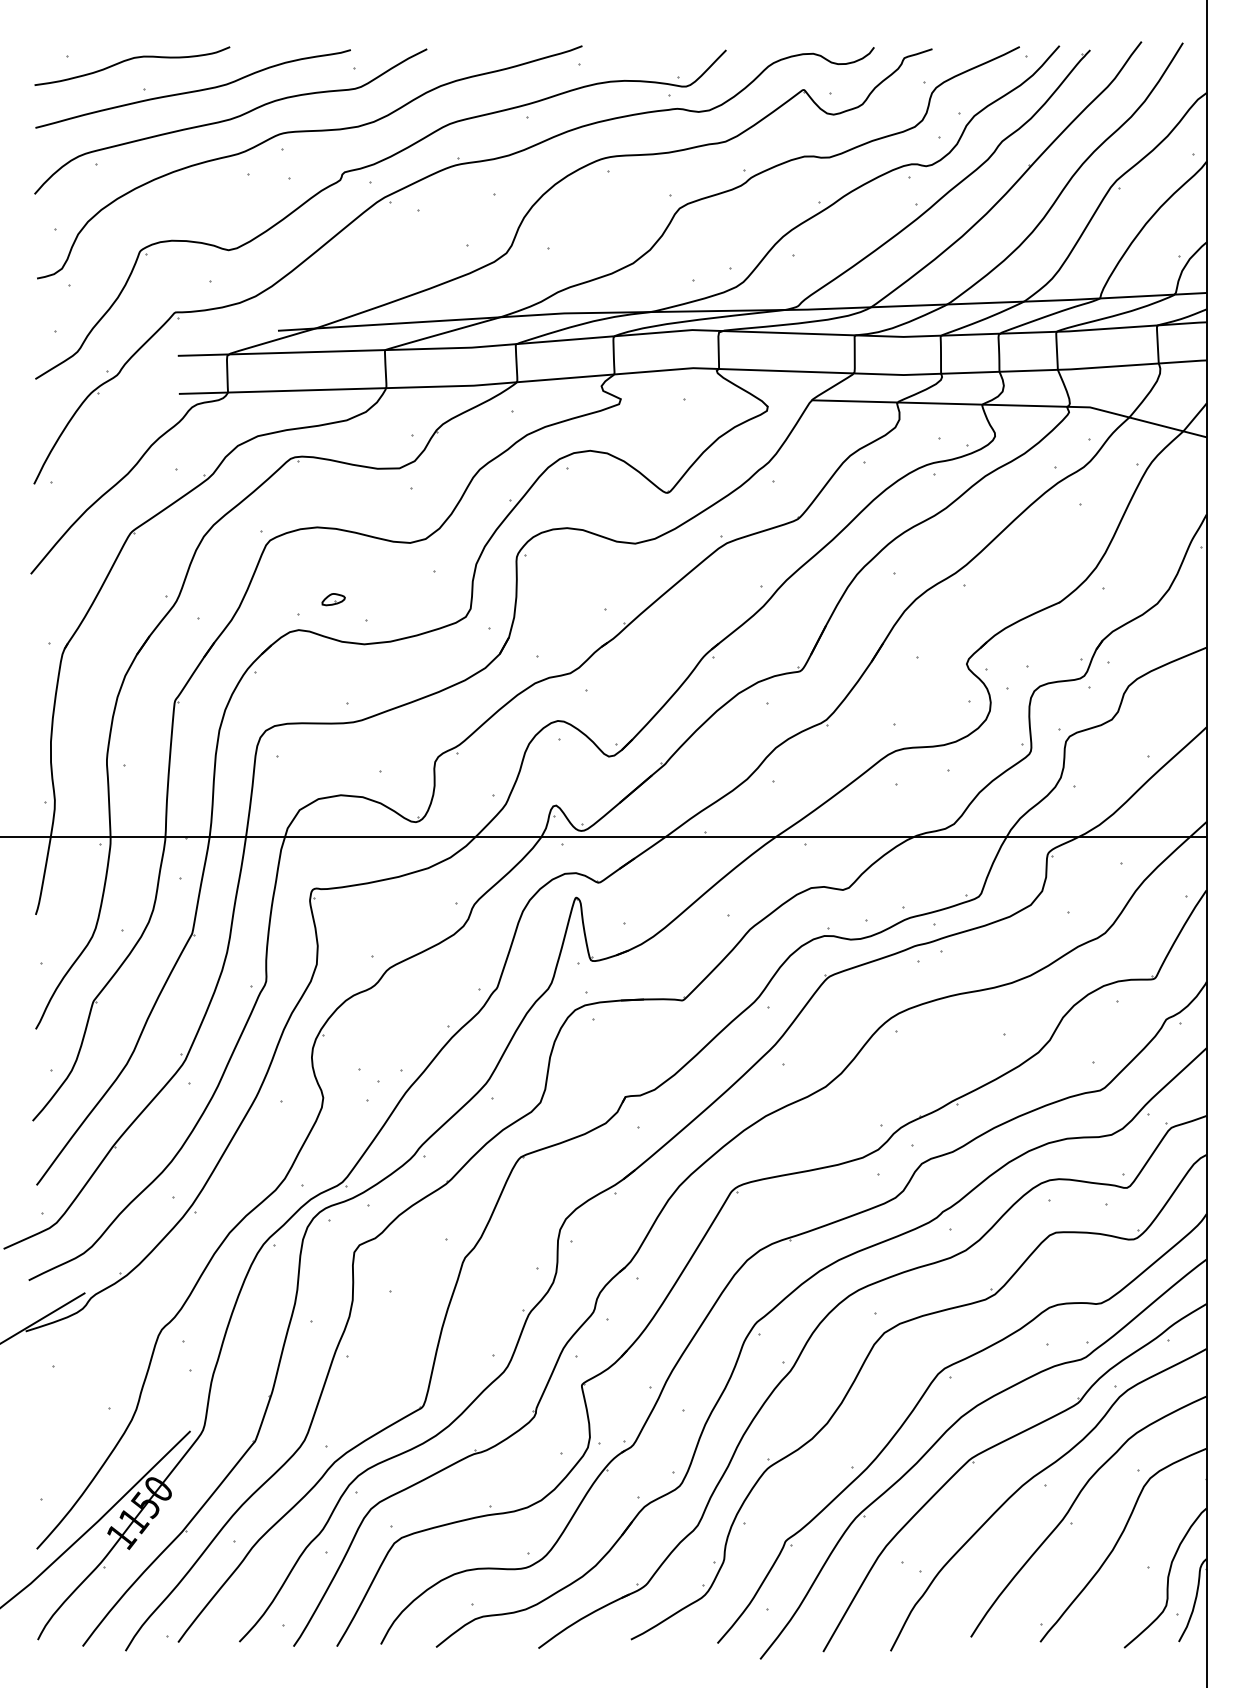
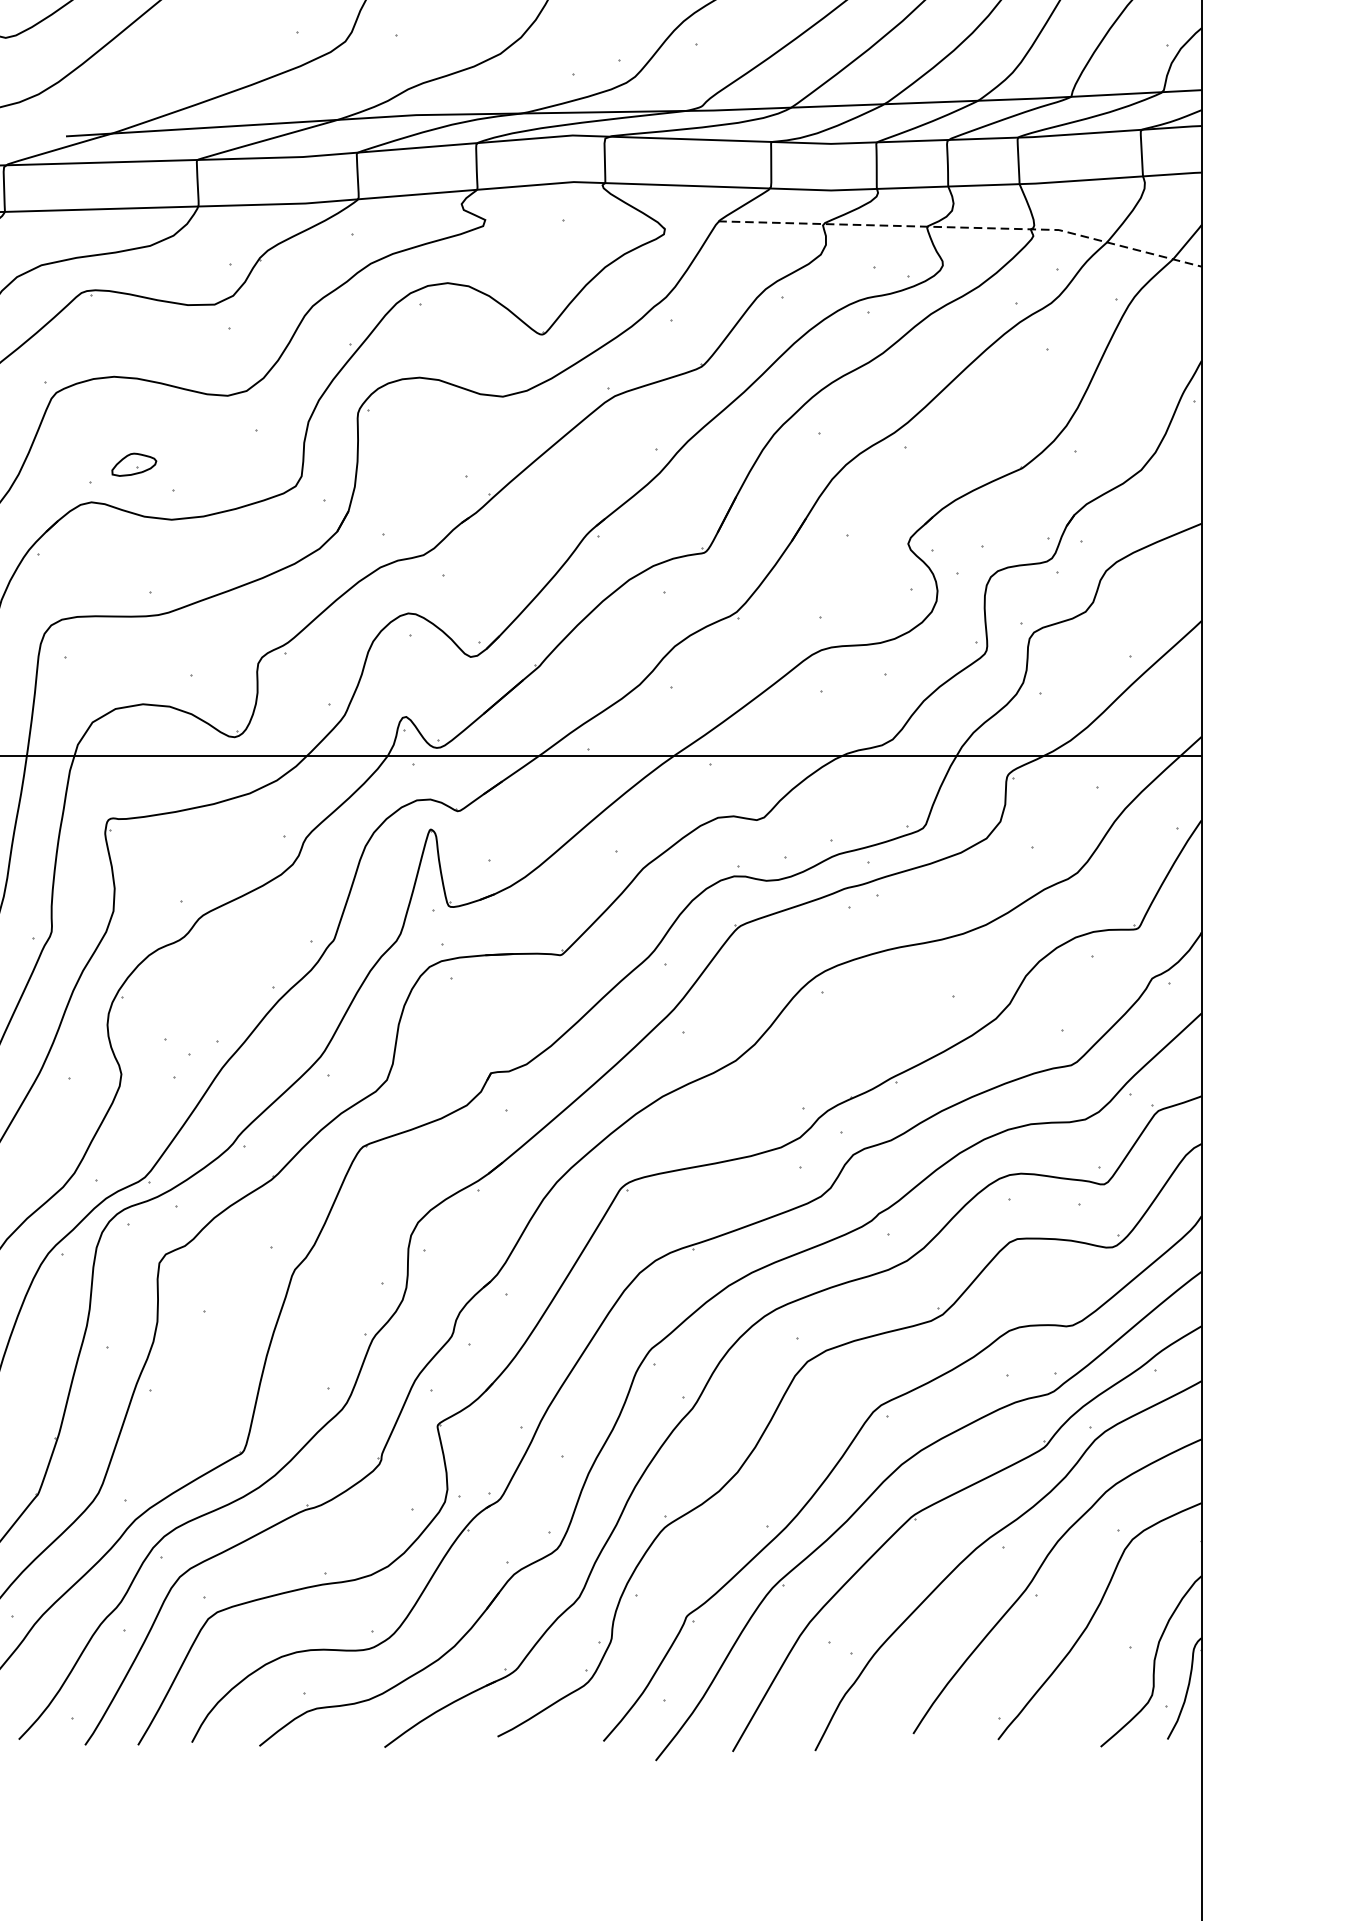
line: (1012, 405) -> (964, 227), solid -> dashed
part: (333, 599) -> (133, 464), size x1.6

